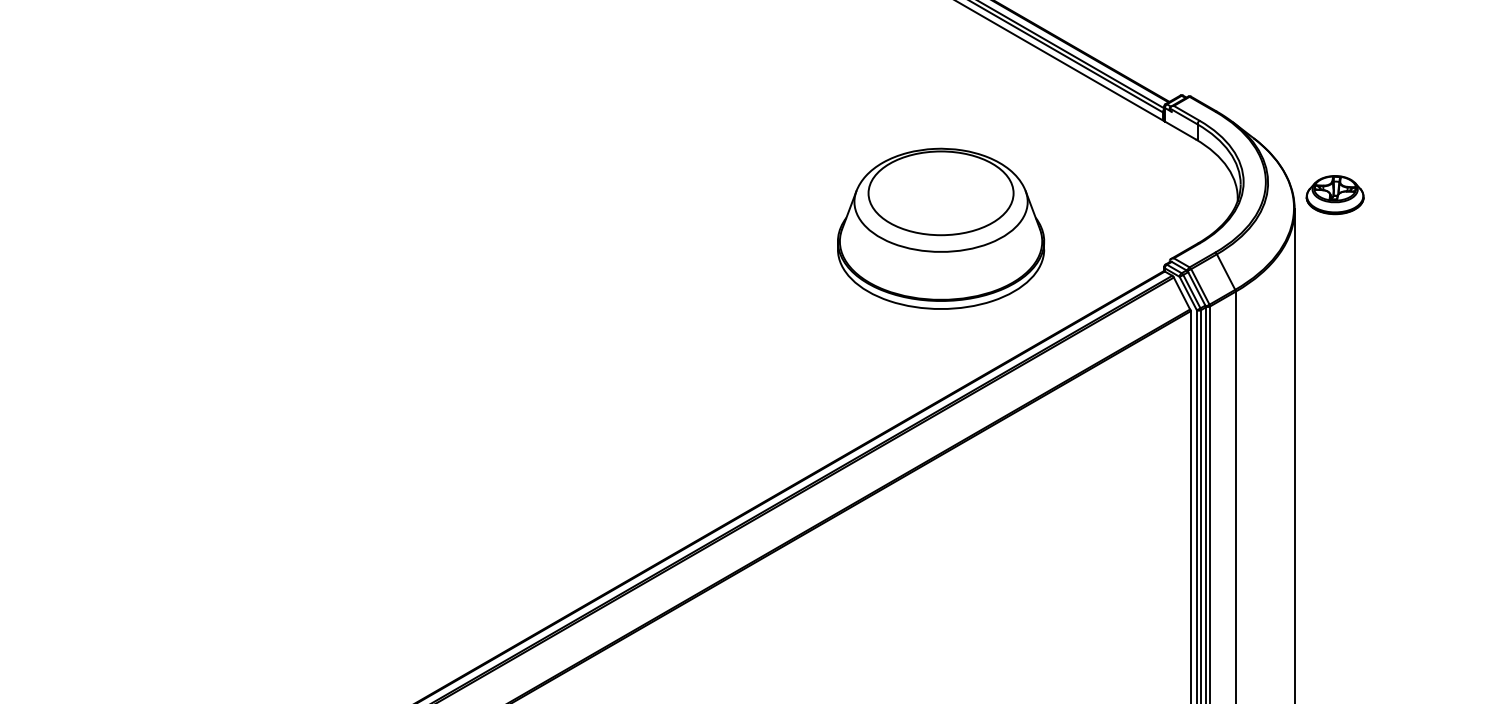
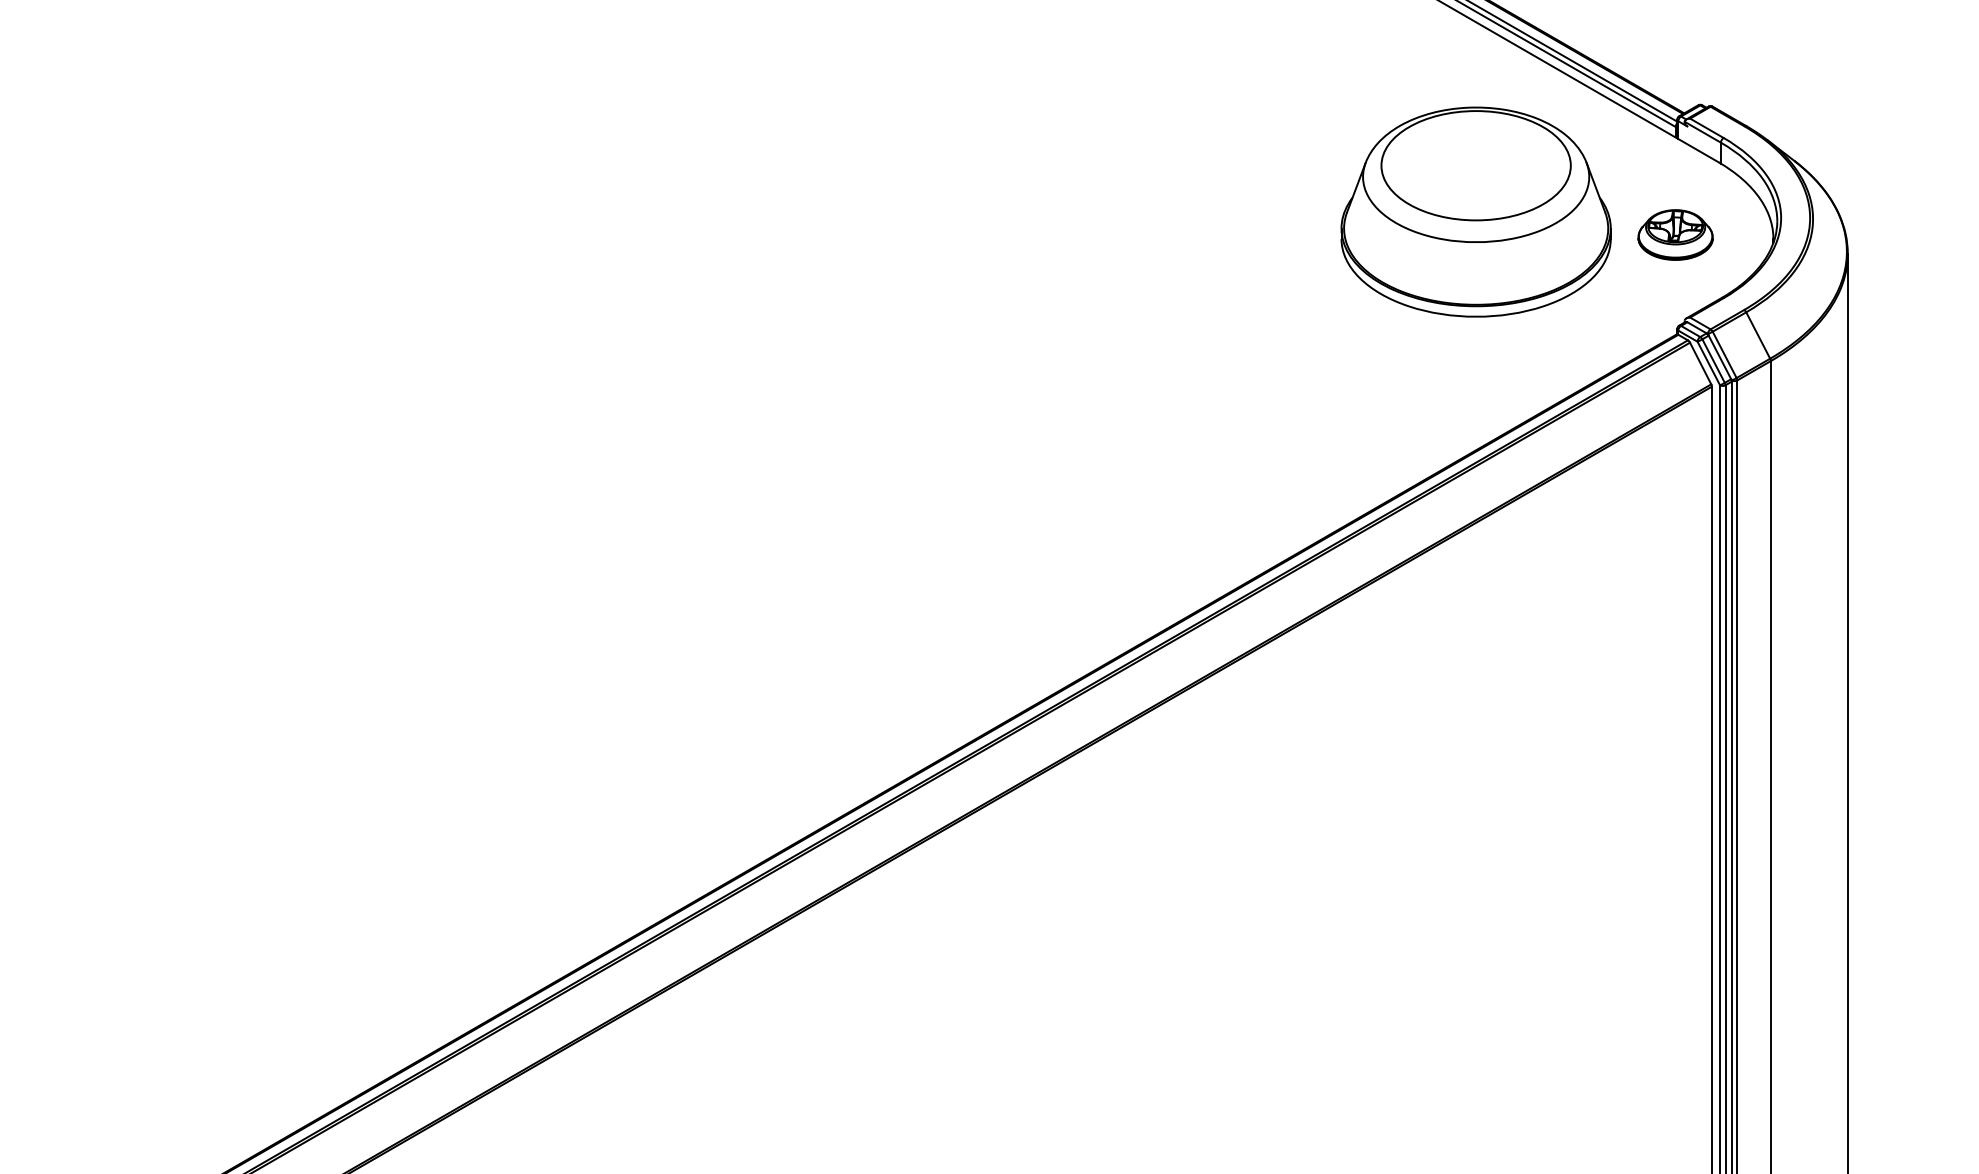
part: (1335, 194) -> (1675, 234), moved
part: (940, 228) -> (1475, 211), moved

